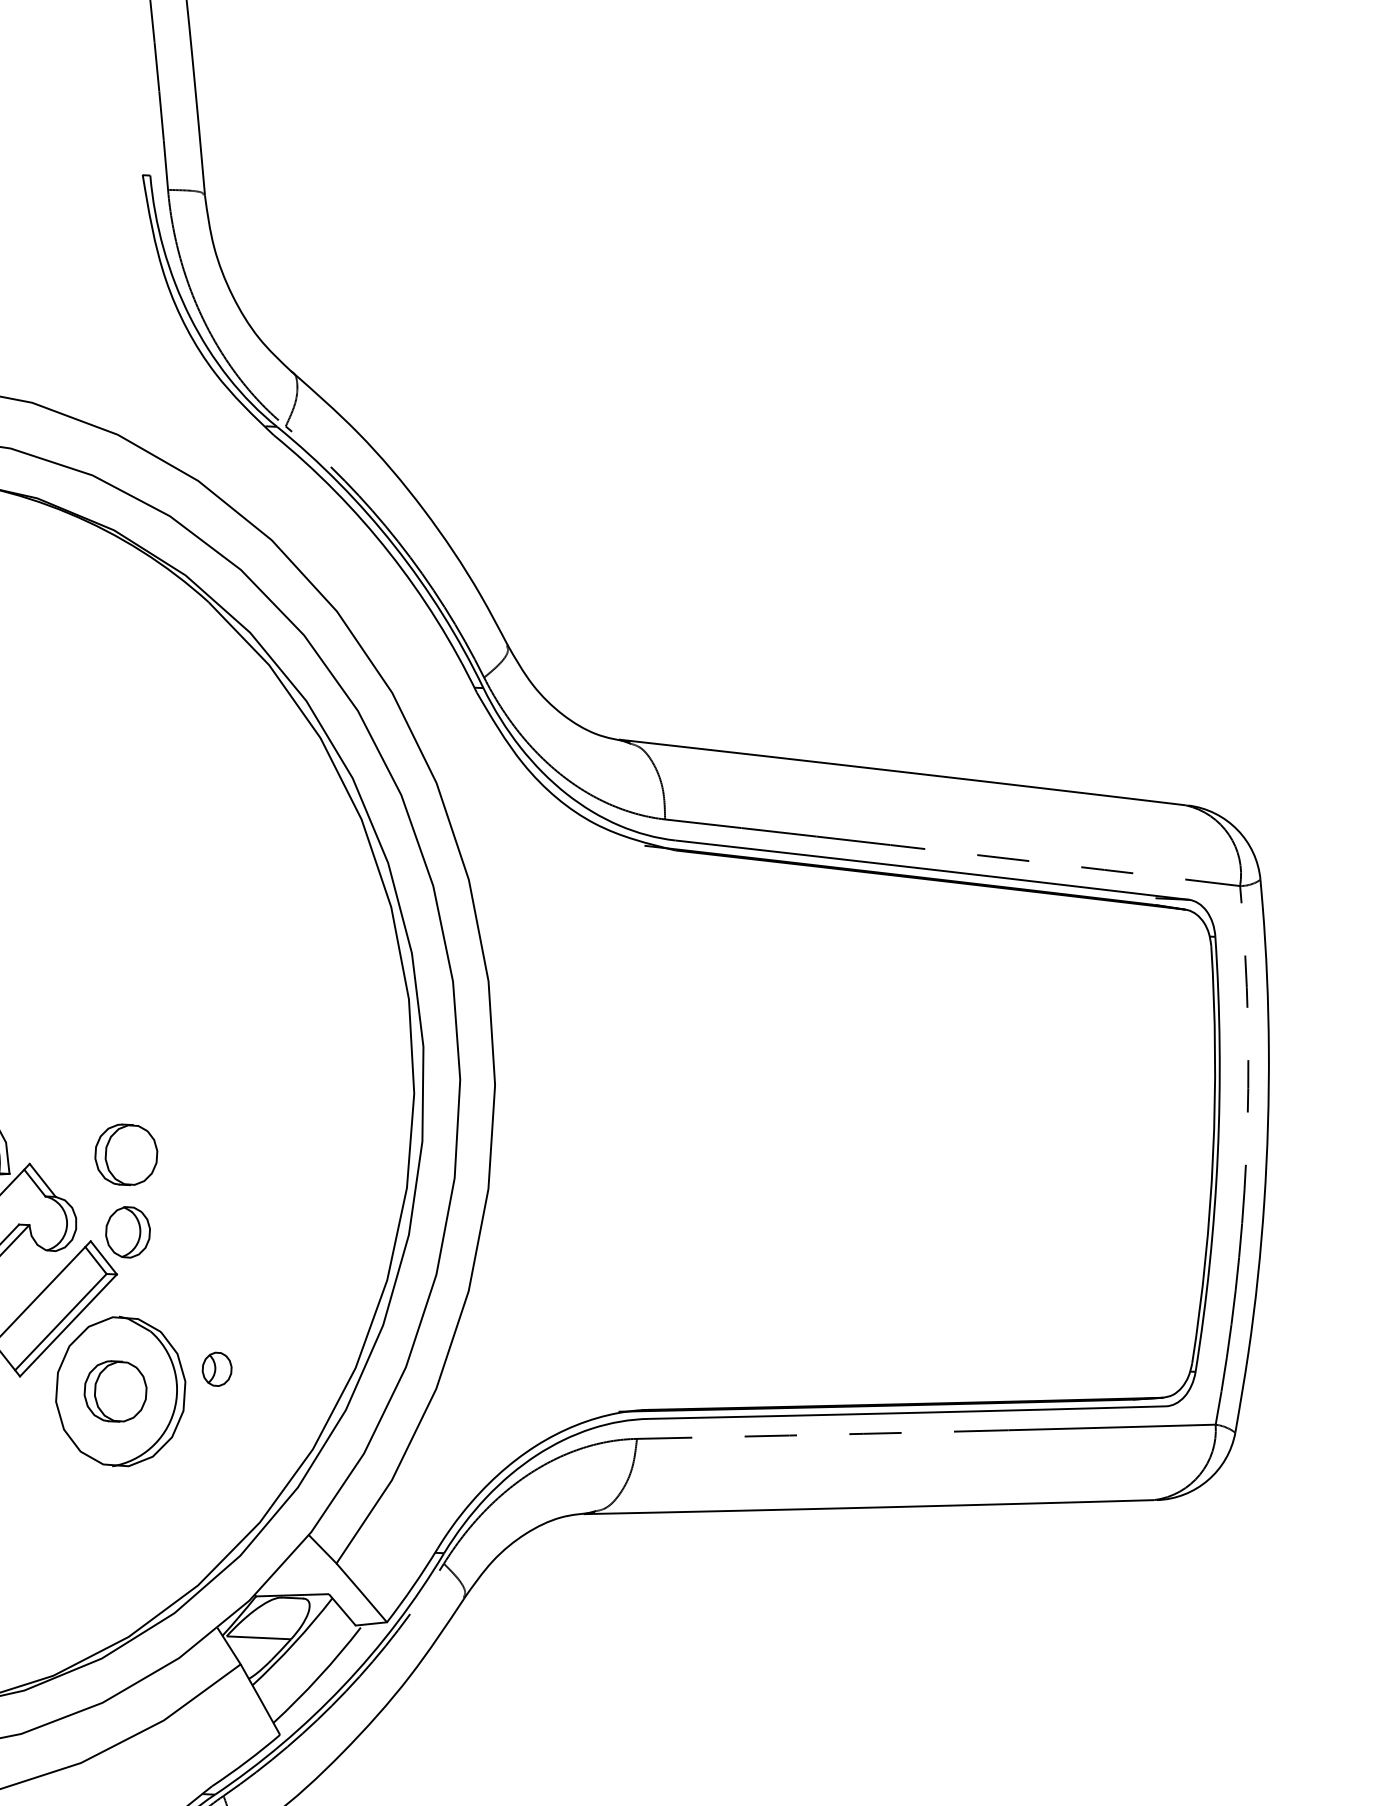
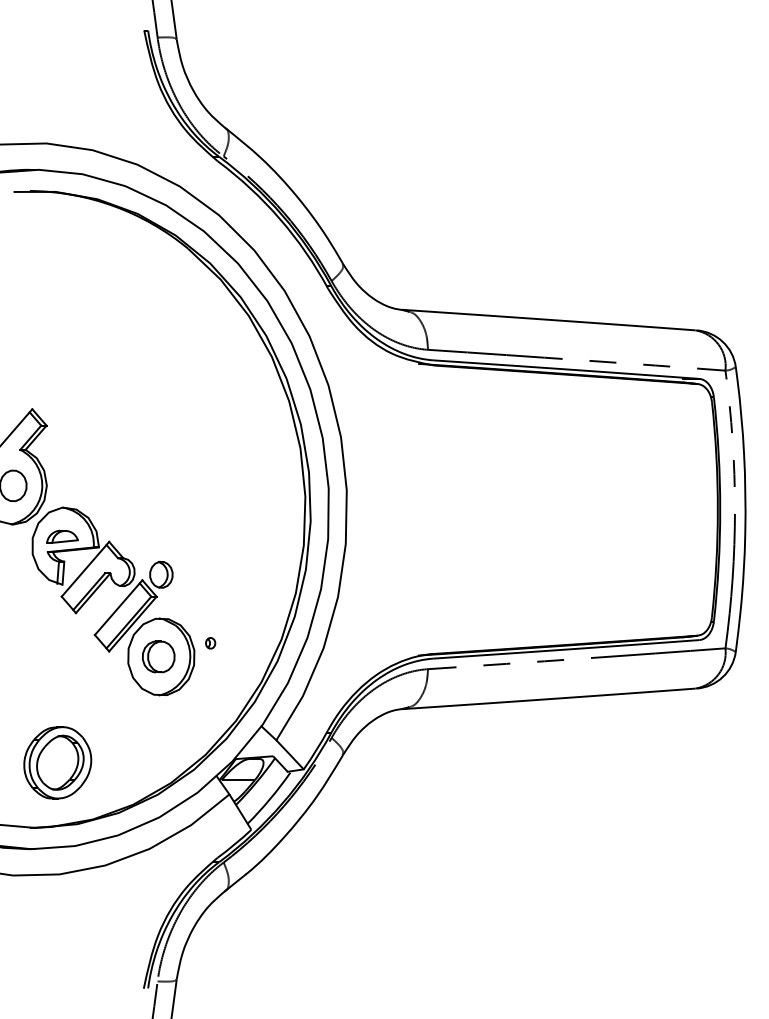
part: (126, 1153) -> (158, 534), removed
part: (217, 1369) -> (210, 643), size x0.62

